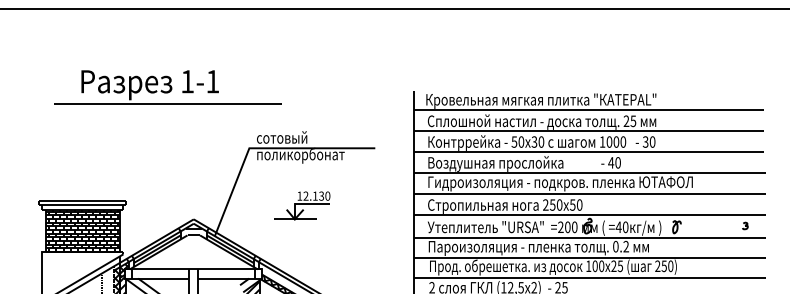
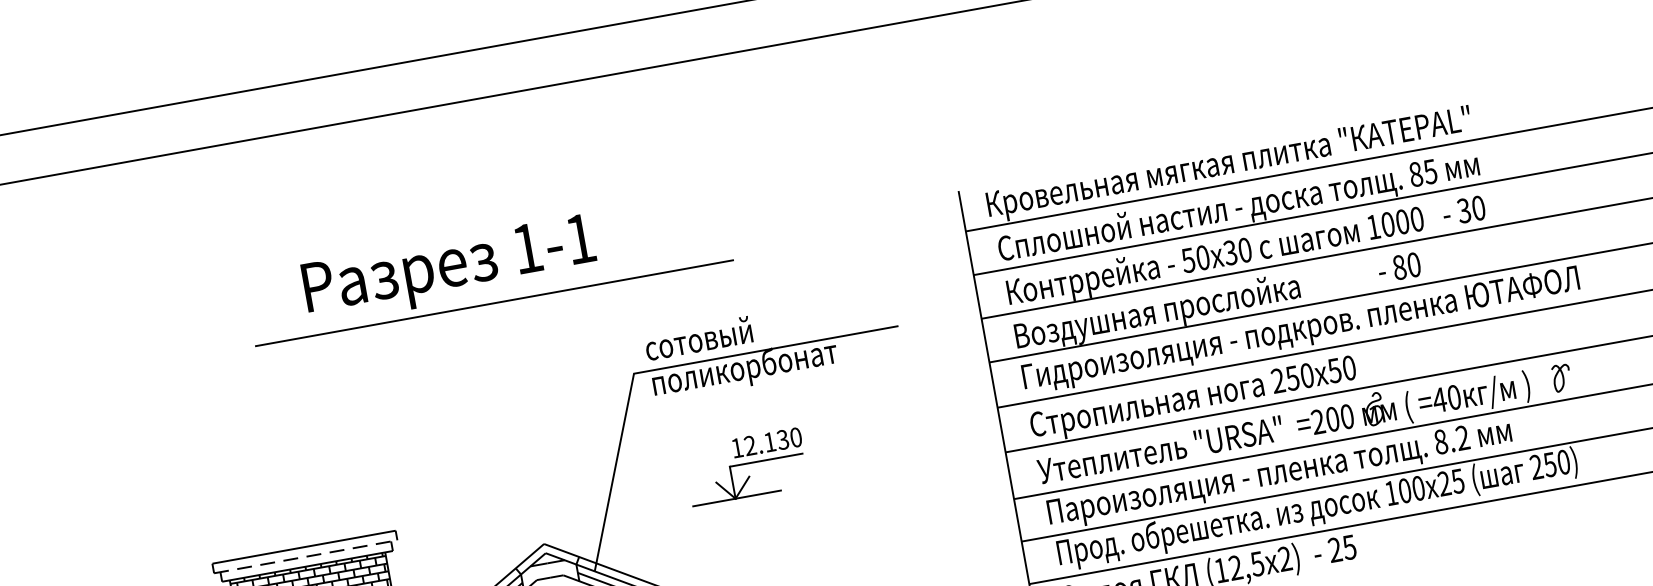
part: (167, 87) -> (487, 268), moved
text: (626, 121) -> (1416, 174), 25 -> 85
text: (611, 162) -> (1400, 266), 40 -> 80
line: (82, 205) -> (305, 556), solid -> dashed
part: (302, 205) -> (746, 466), moved
text: (615, 246) -> (1440, 441), 0.2 -> 8.2

